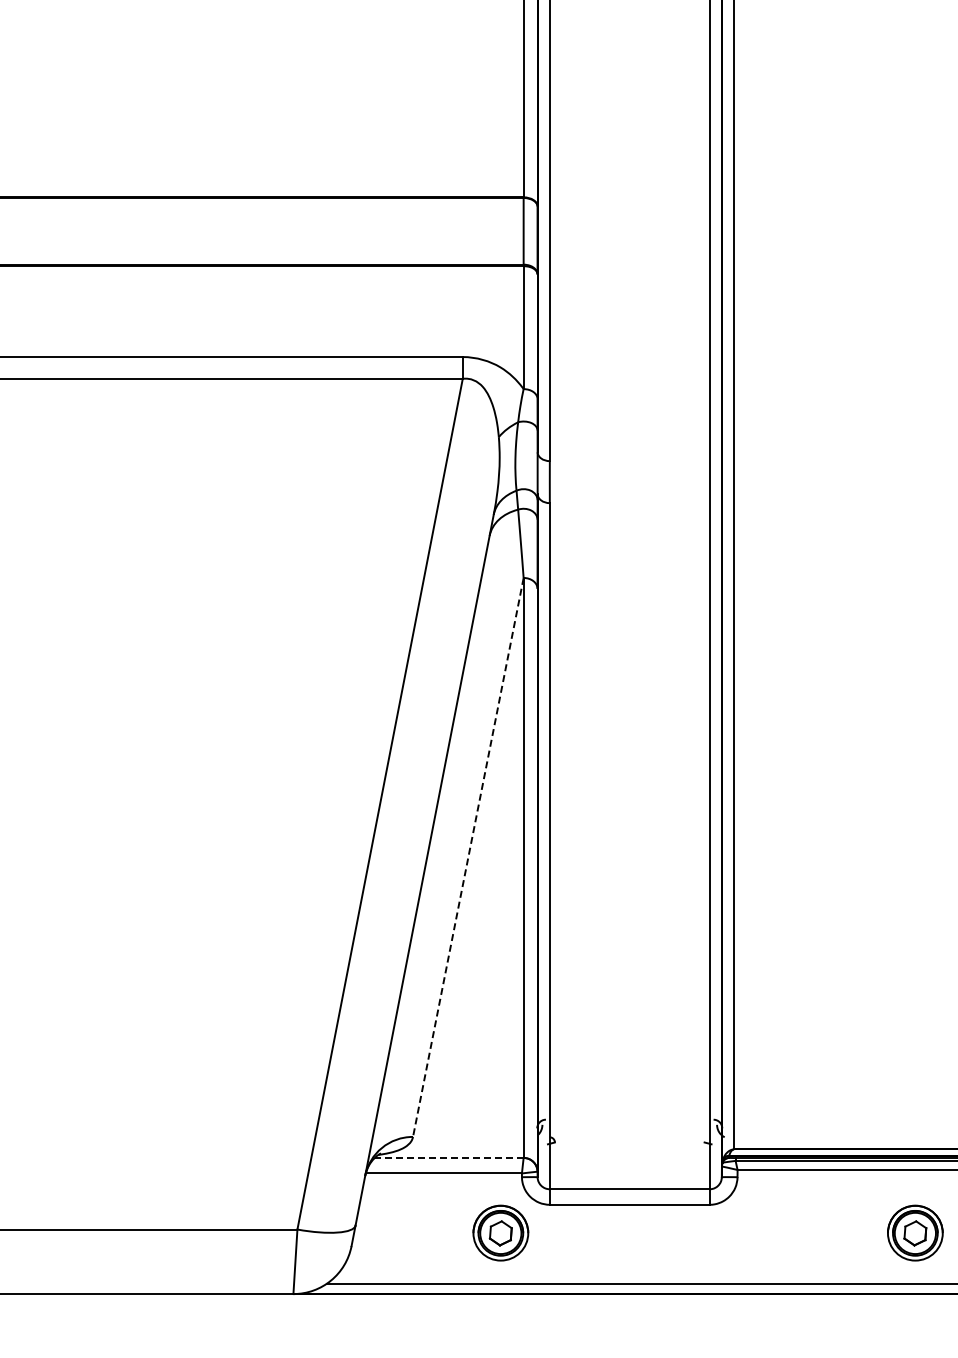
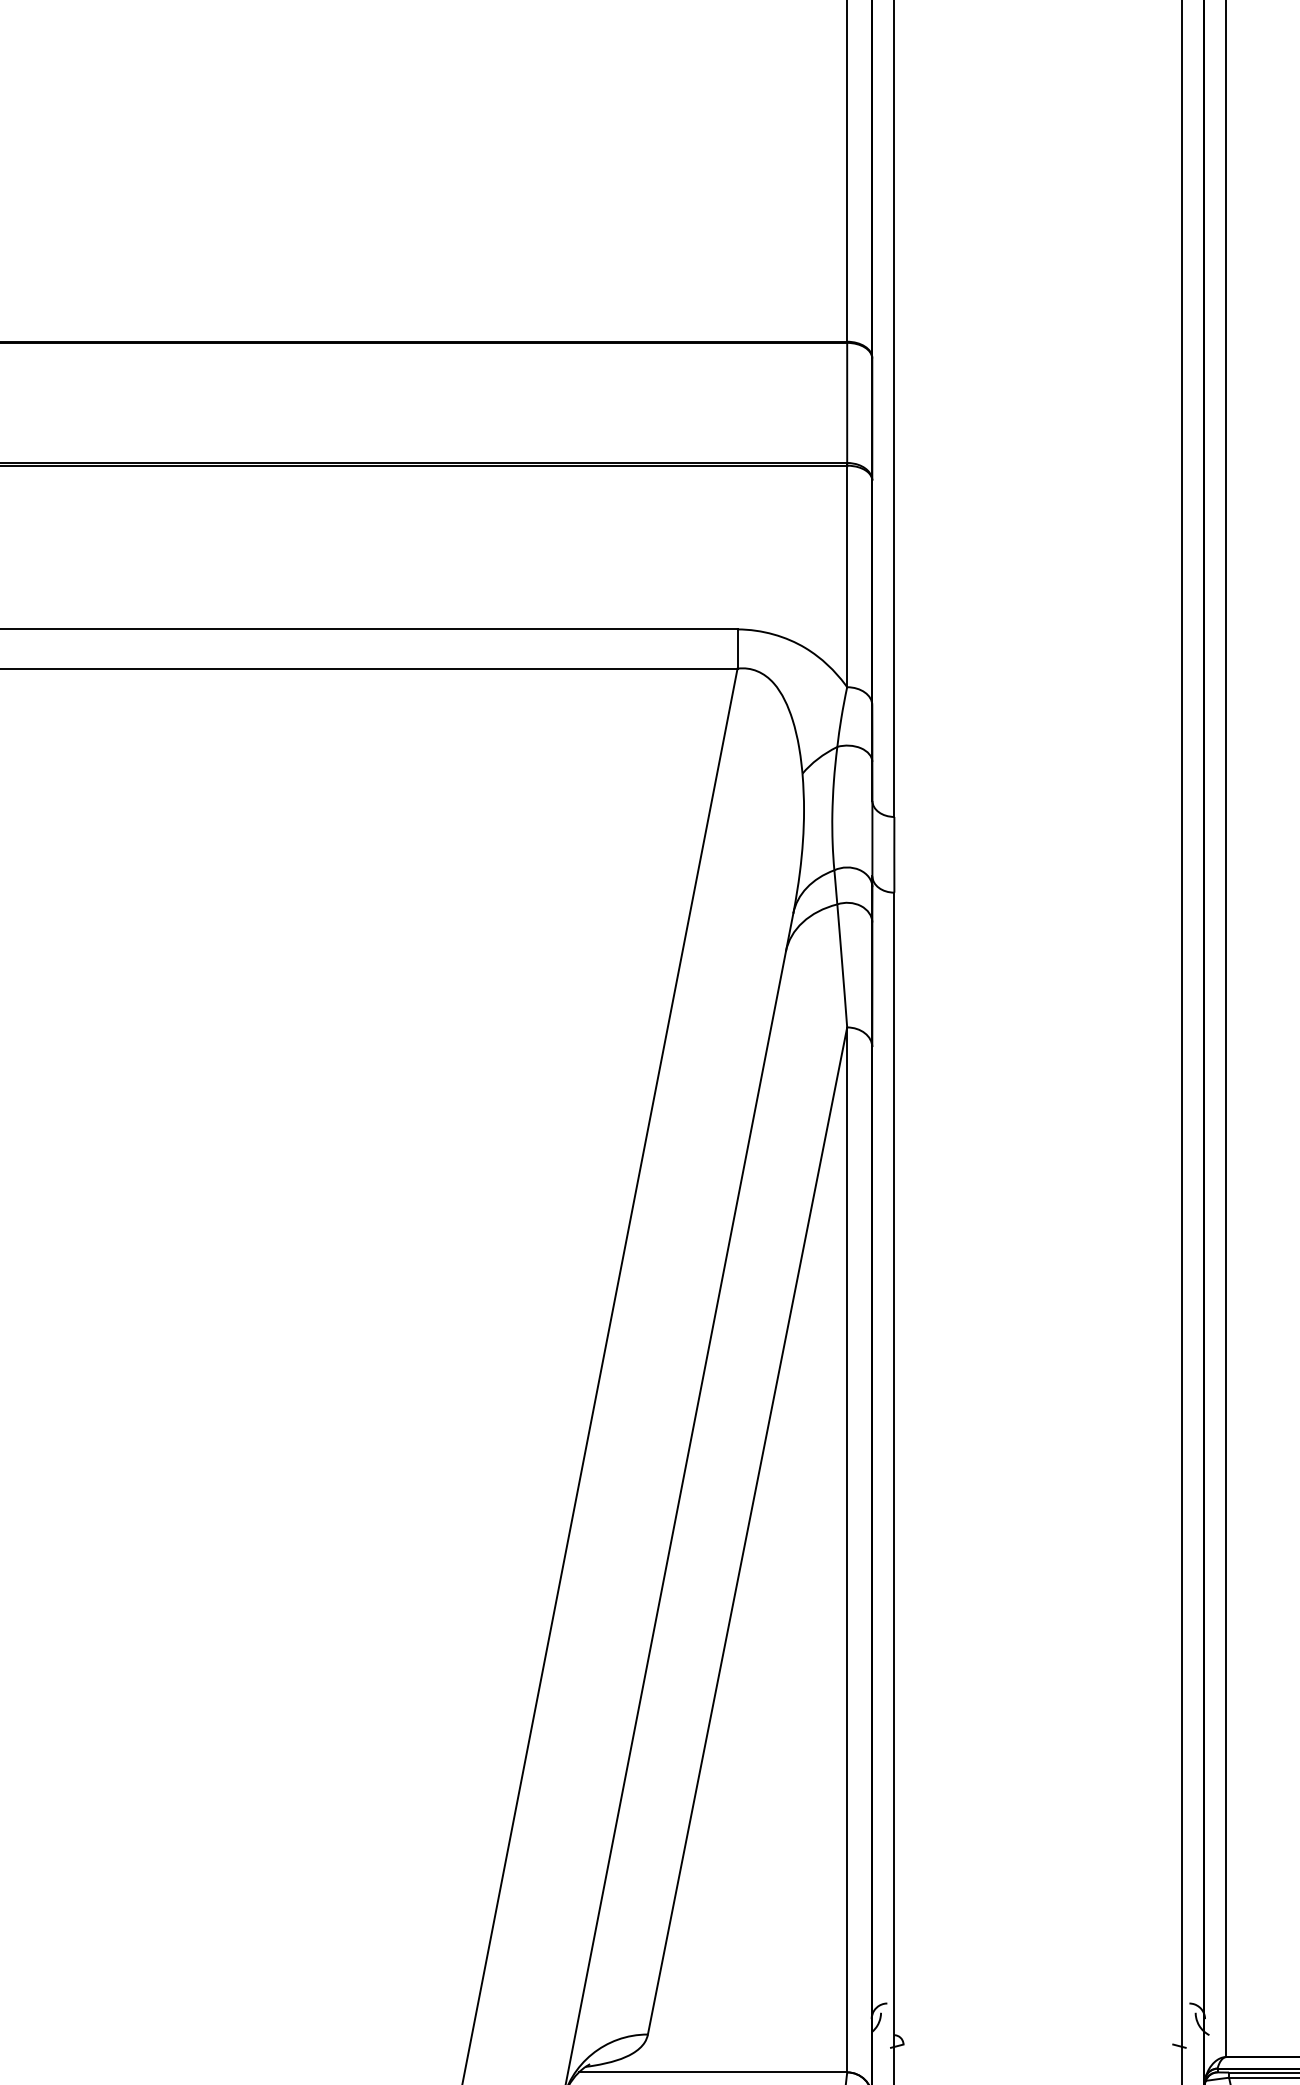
line: (468, 857) -> (747, 1531), dashed -> solid
line: (448, 1157) -> (711, 2071), dashed -> solid

